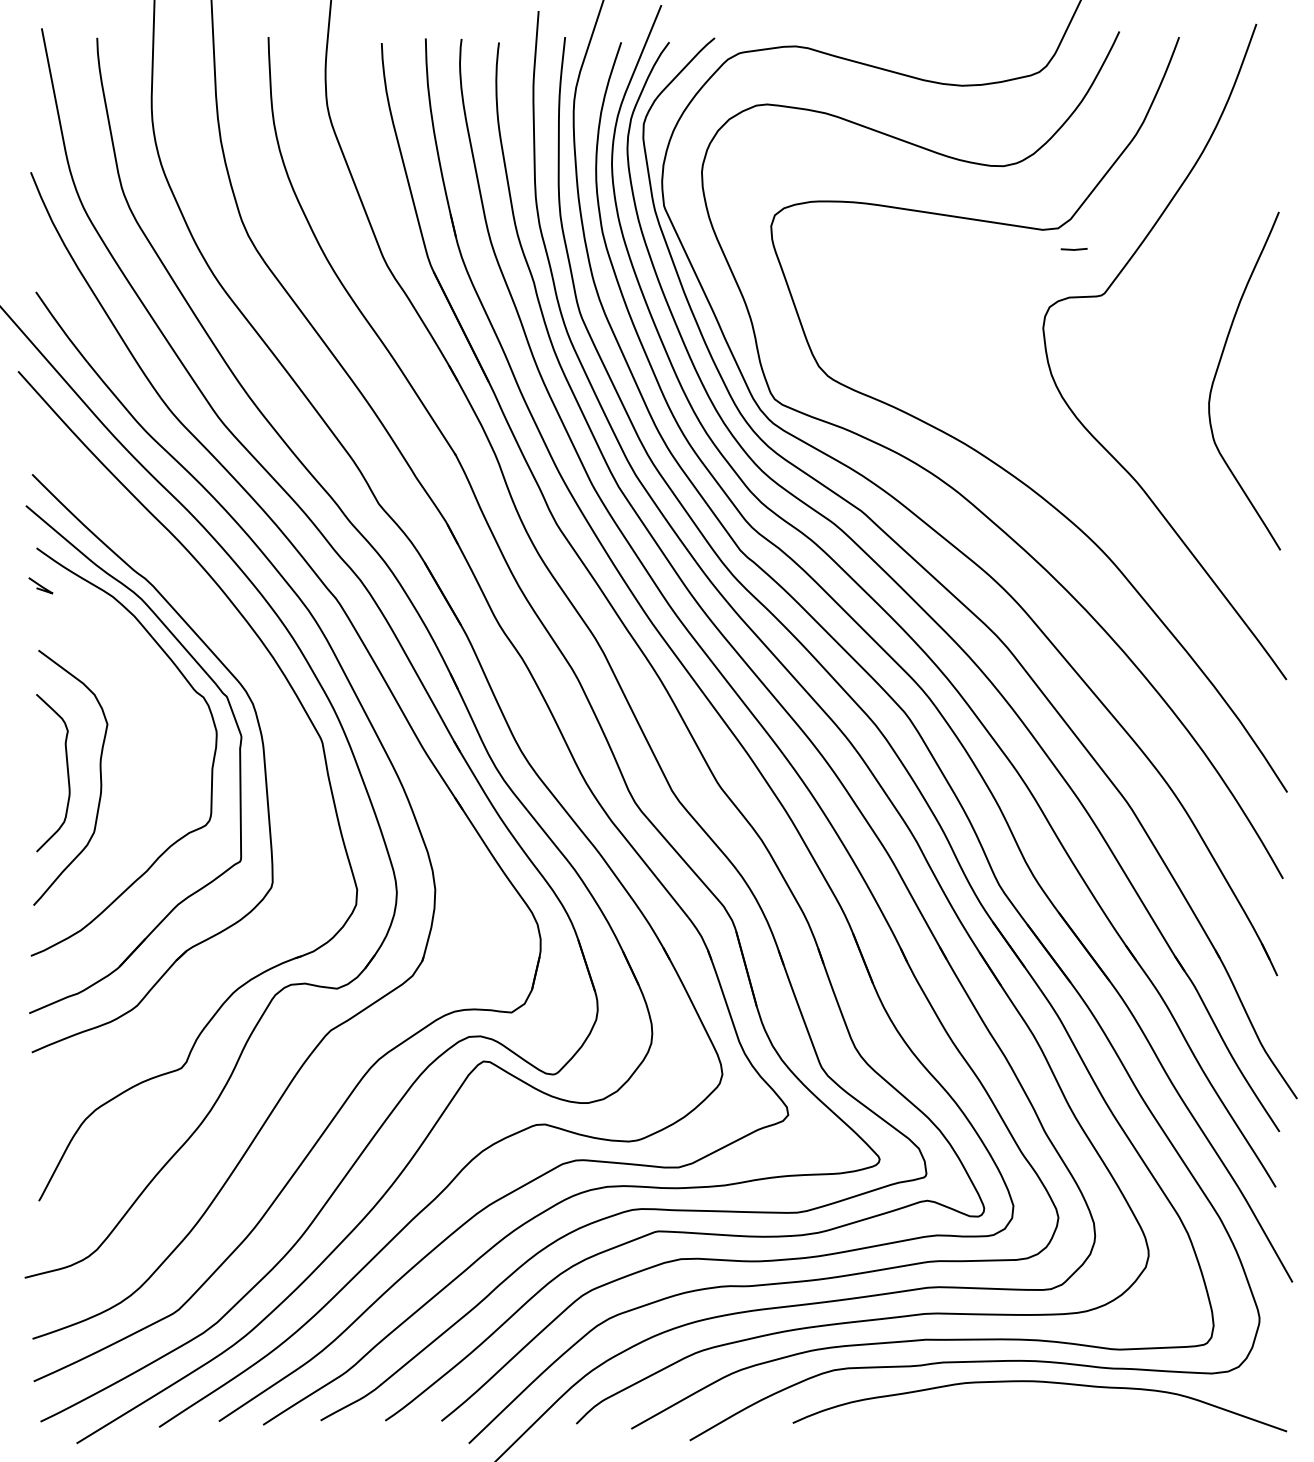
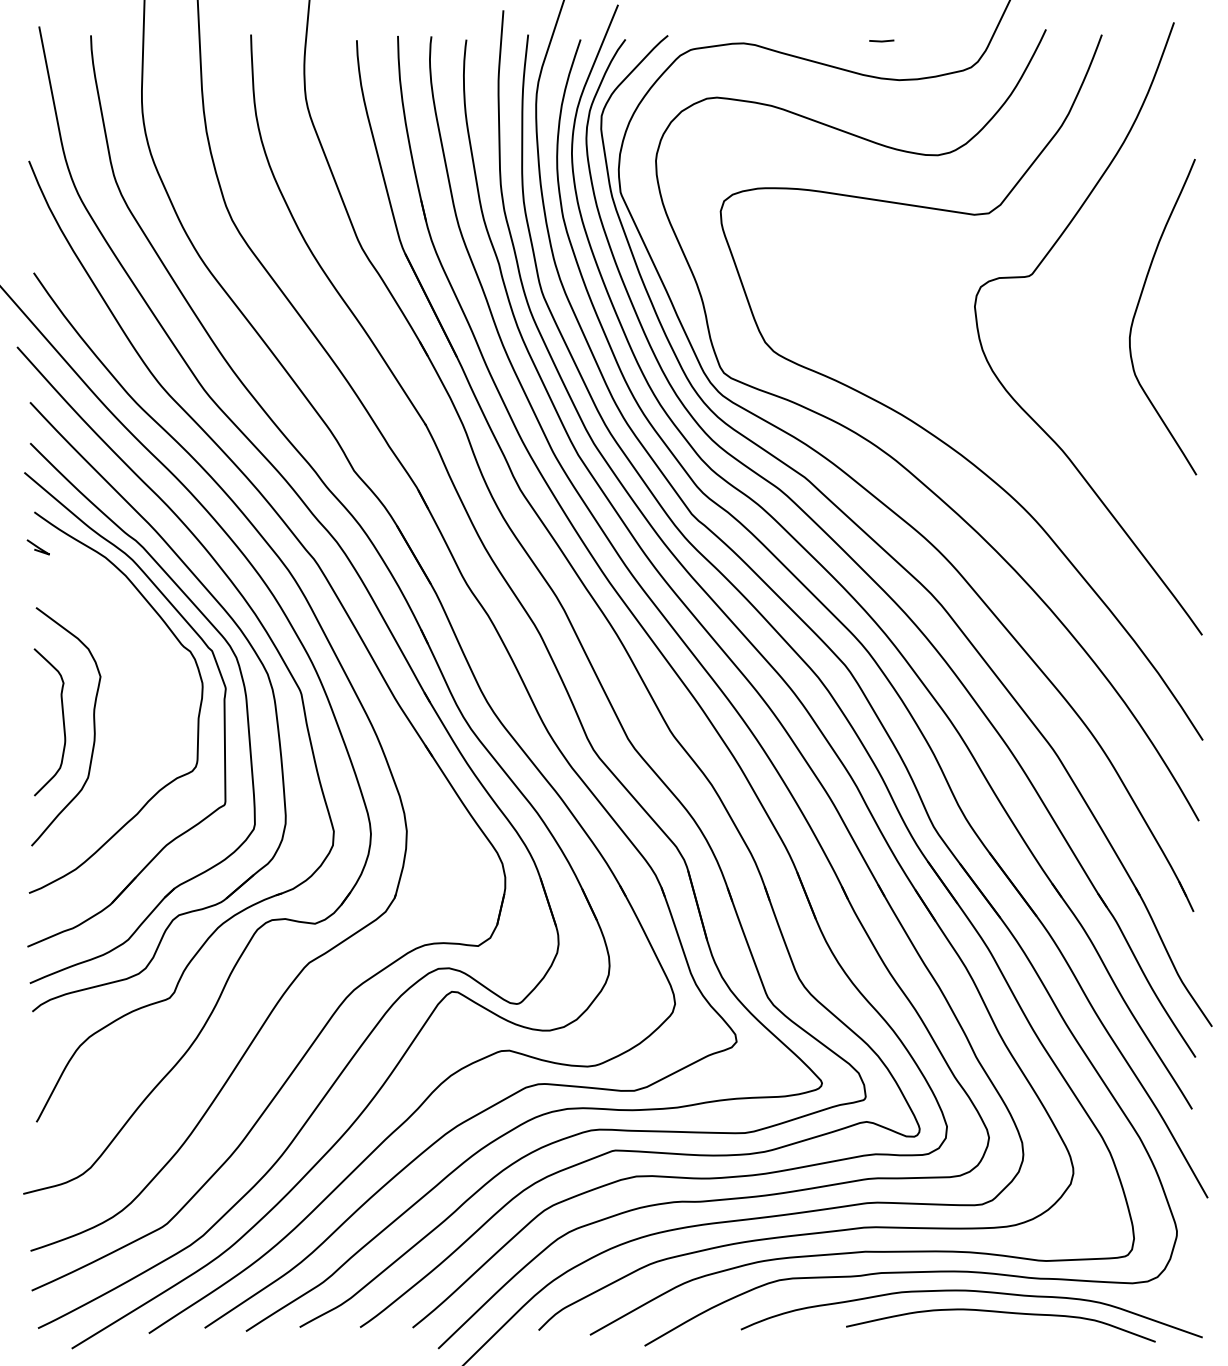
line: (1073, 248) -> (881, 40), moved
curve: (1217, 372) -> (1137, 309), moved
part: (269, 694) -> (251, 648), added
curve: (1072, 1405) -> (1002, 1313), added

